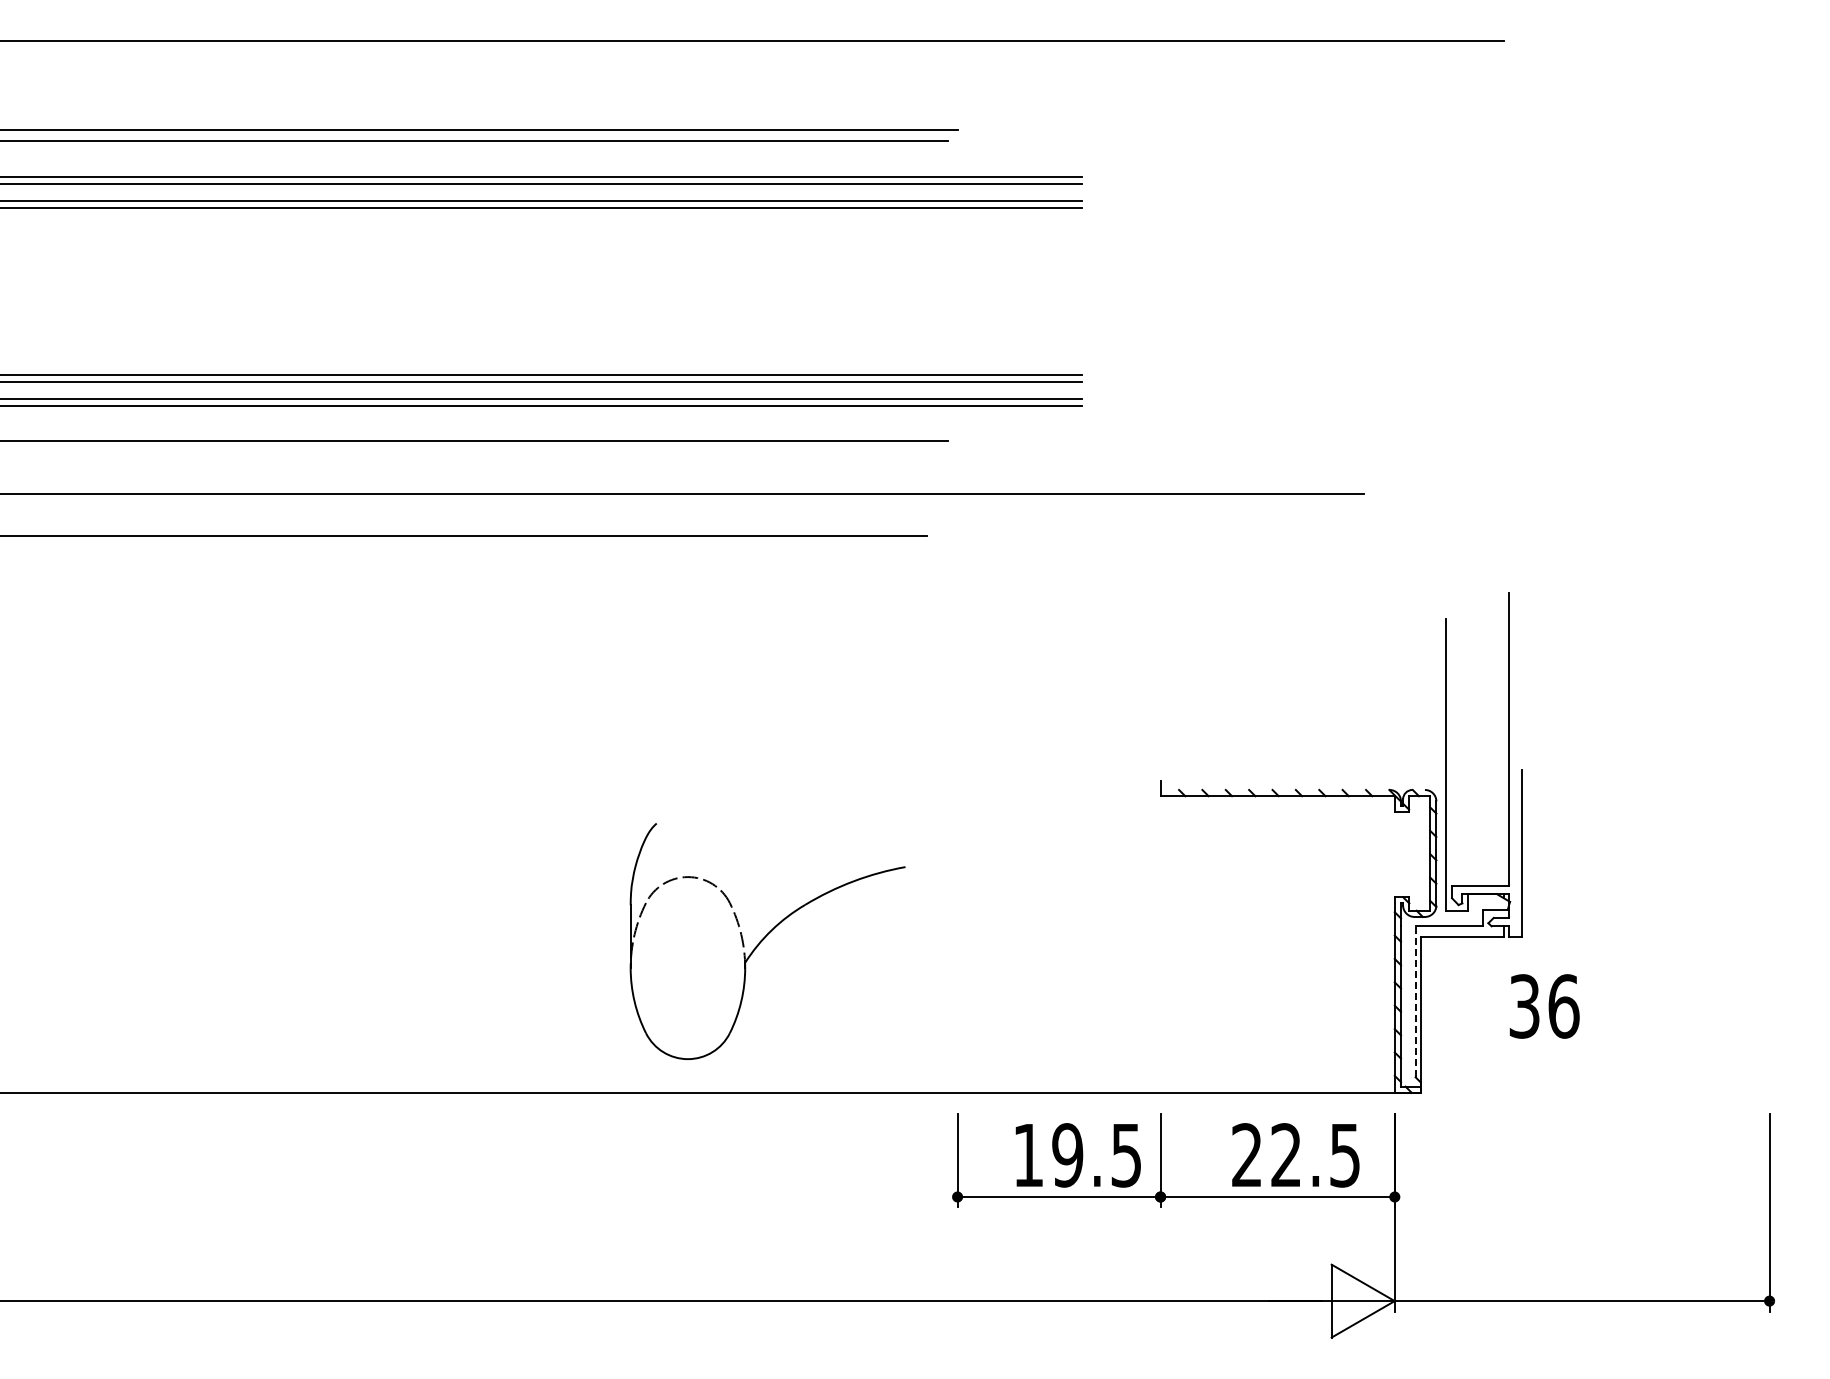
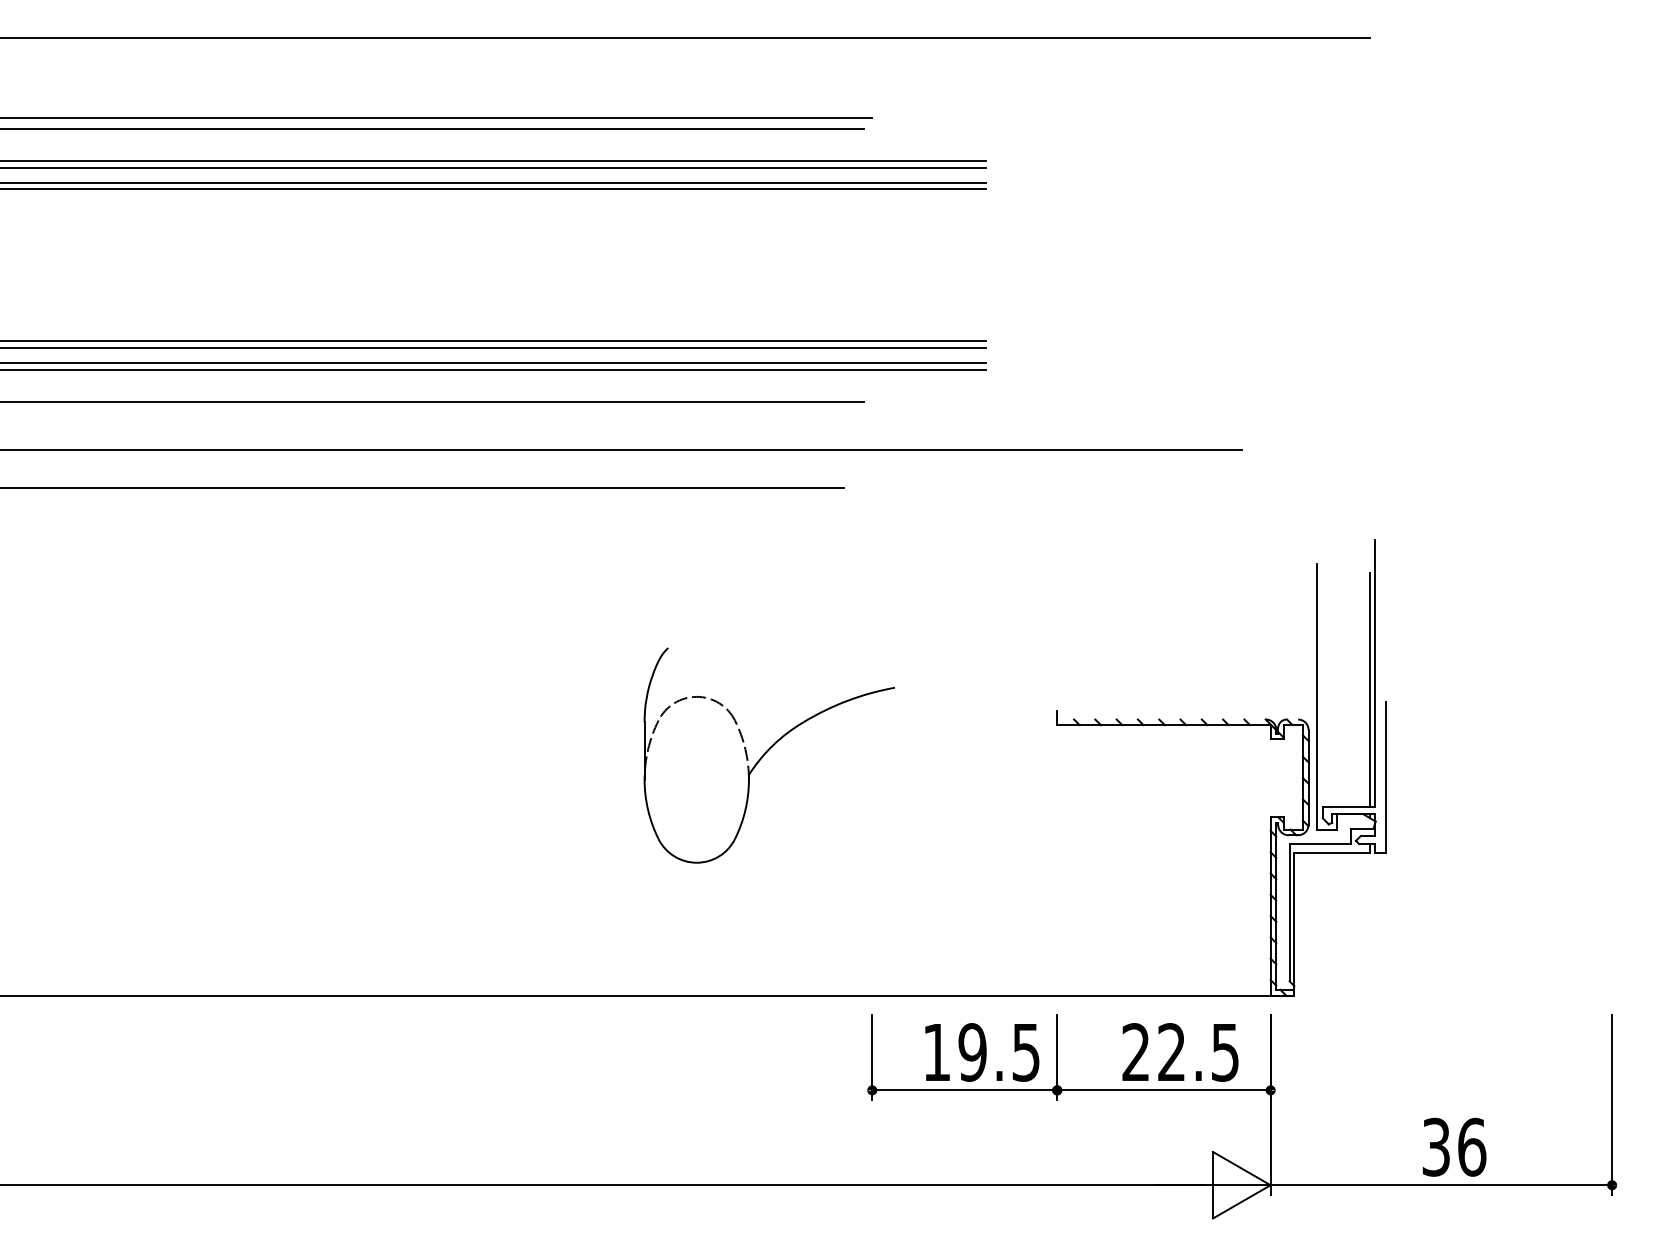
line: (1504, 757) -> (1370, 689), added
part: (767, 941) -> (769, 755), moved
line: (1415, 1001) -> (1289, 912), dashed -> solid
text: (1544, 1006) -> (1454, 1147), moved

